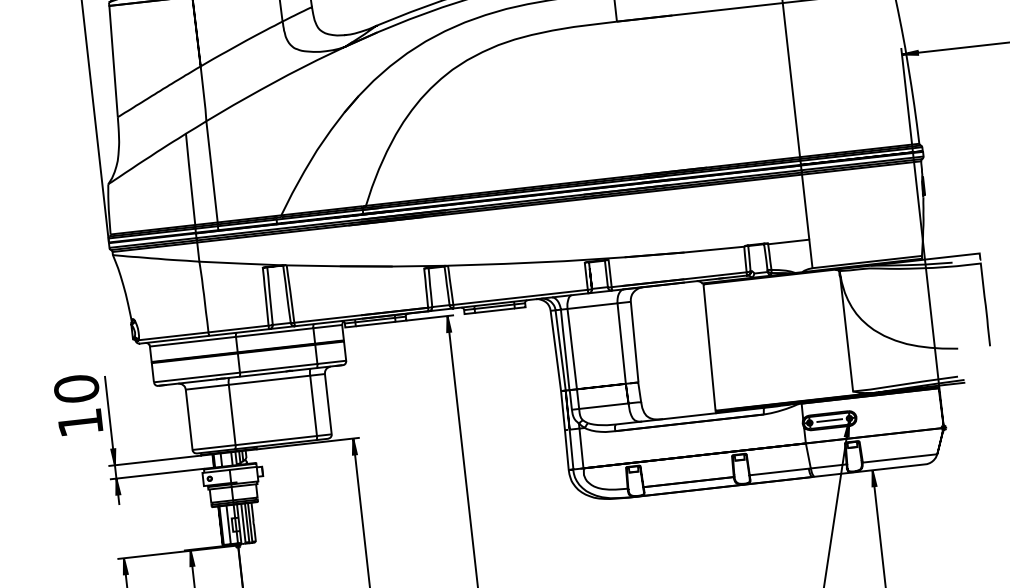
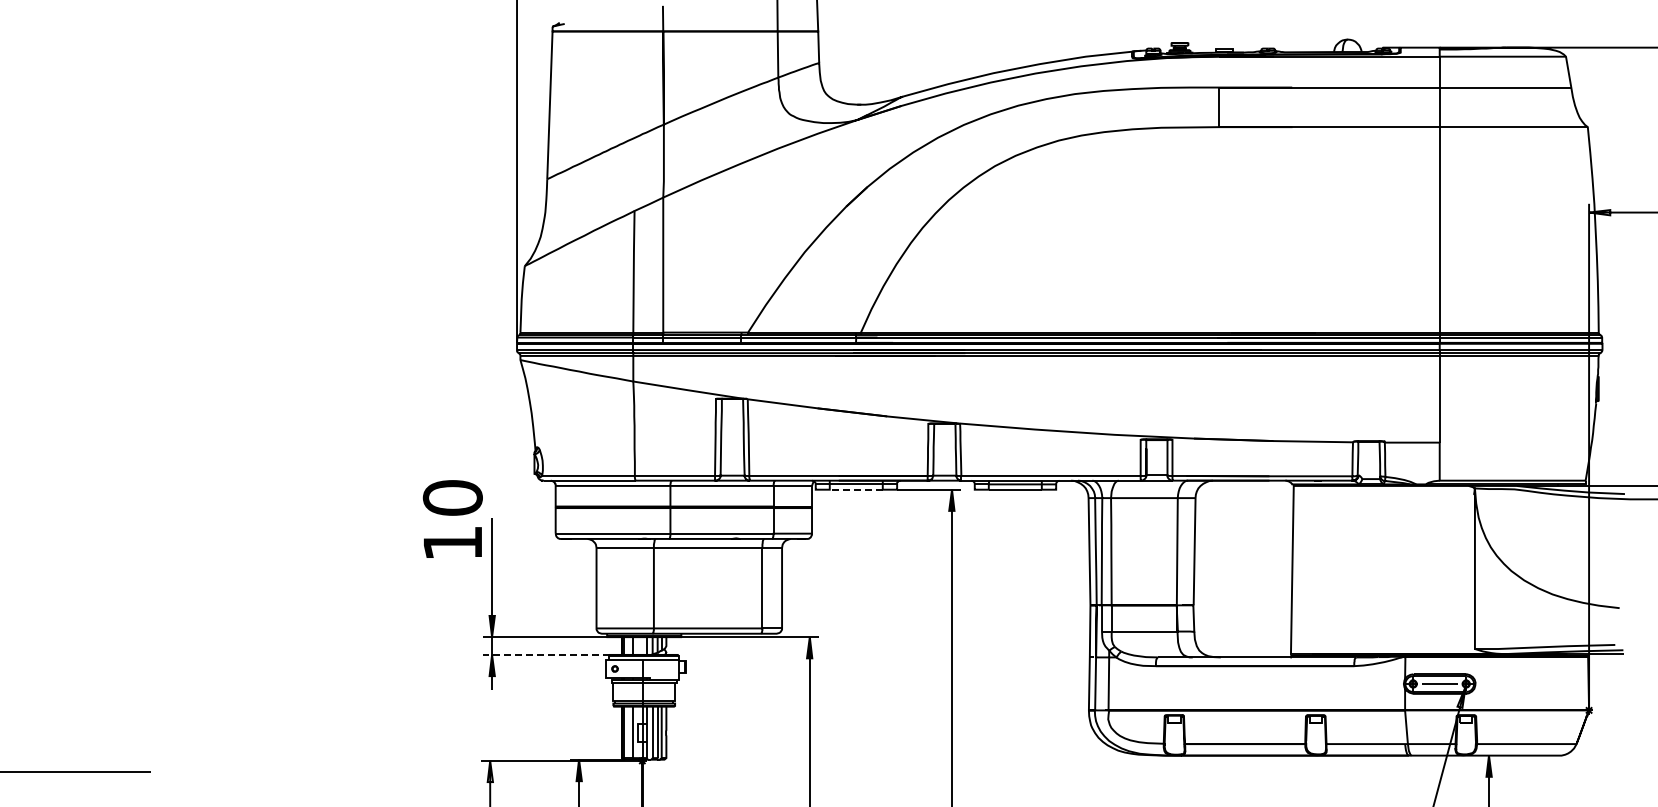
line: (375, 323) -> (856, 489), solid -> dashed
text: (78, 404) -> (452, 518), moved
line: (156, 473) -> (545, 654), solid -> dashed

